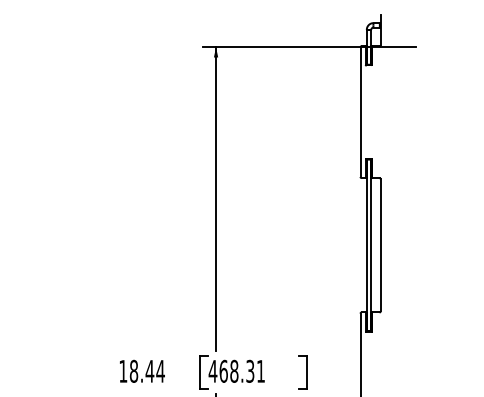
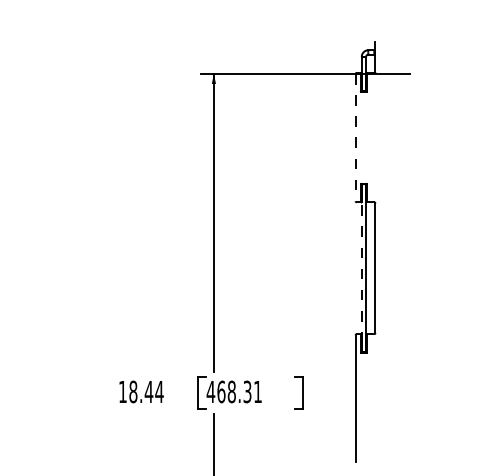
line: (360, 112) -> (355, 137), solid -> dashed
line: (366, 245) -> (361, 268), solid -> dashed

